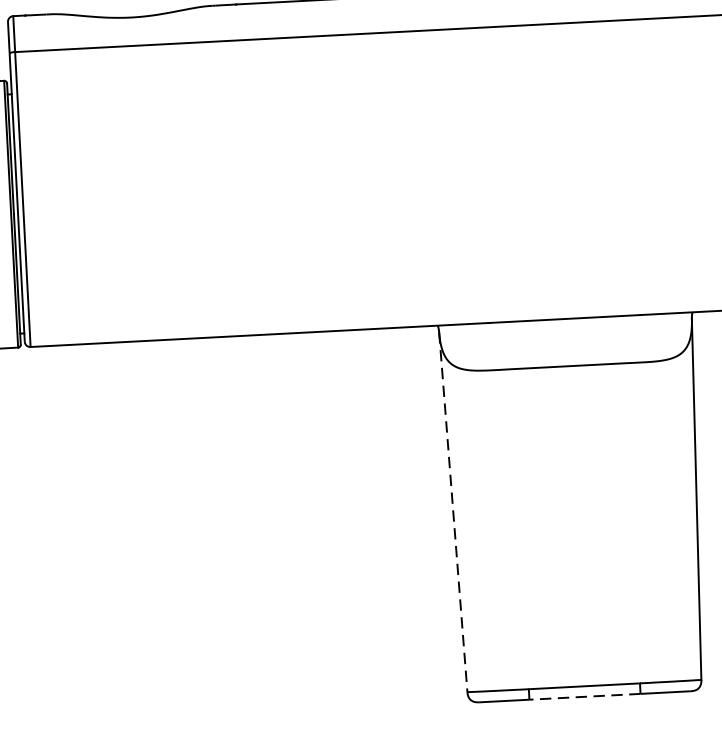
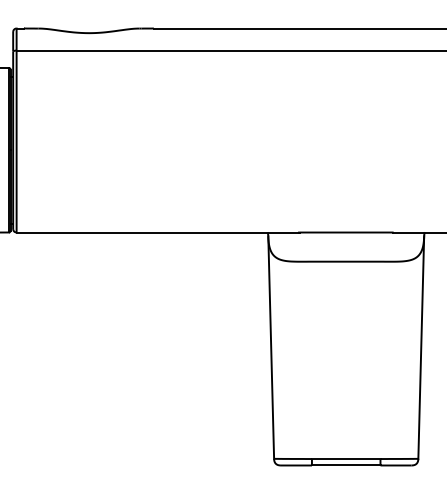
line: (453, 513) -> (271, 348), dashed -> solid
line: (583, 696) -> (345, 465), dashed -> solid

